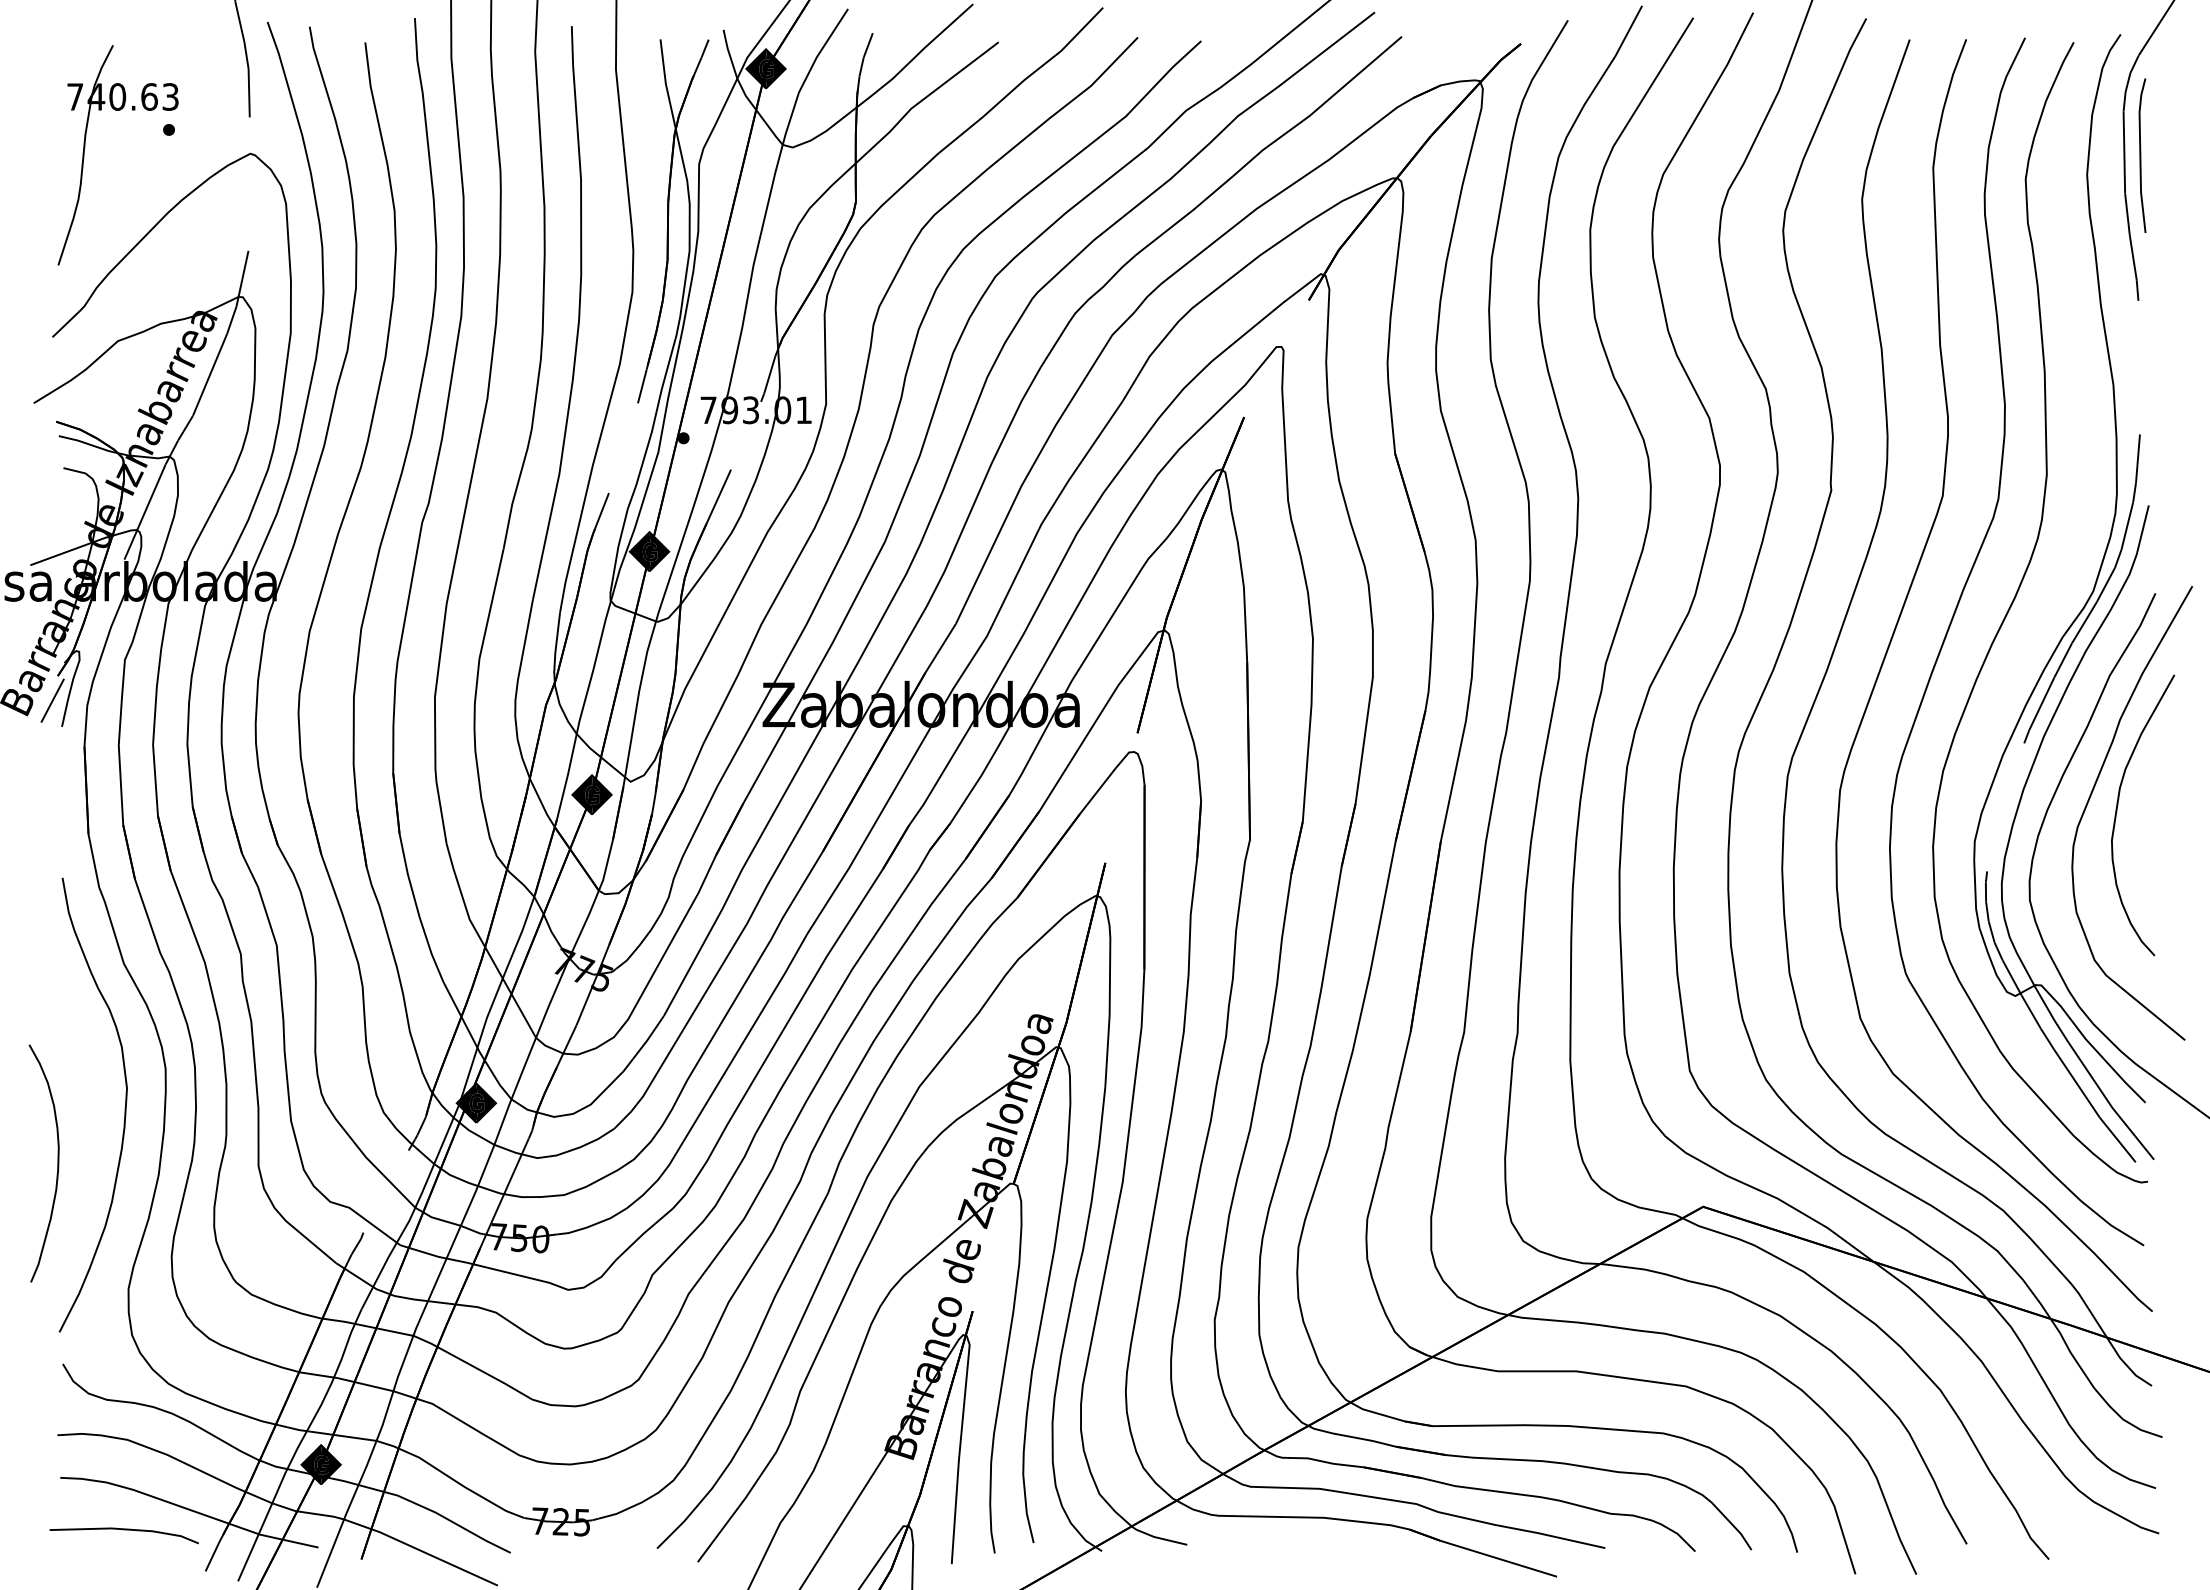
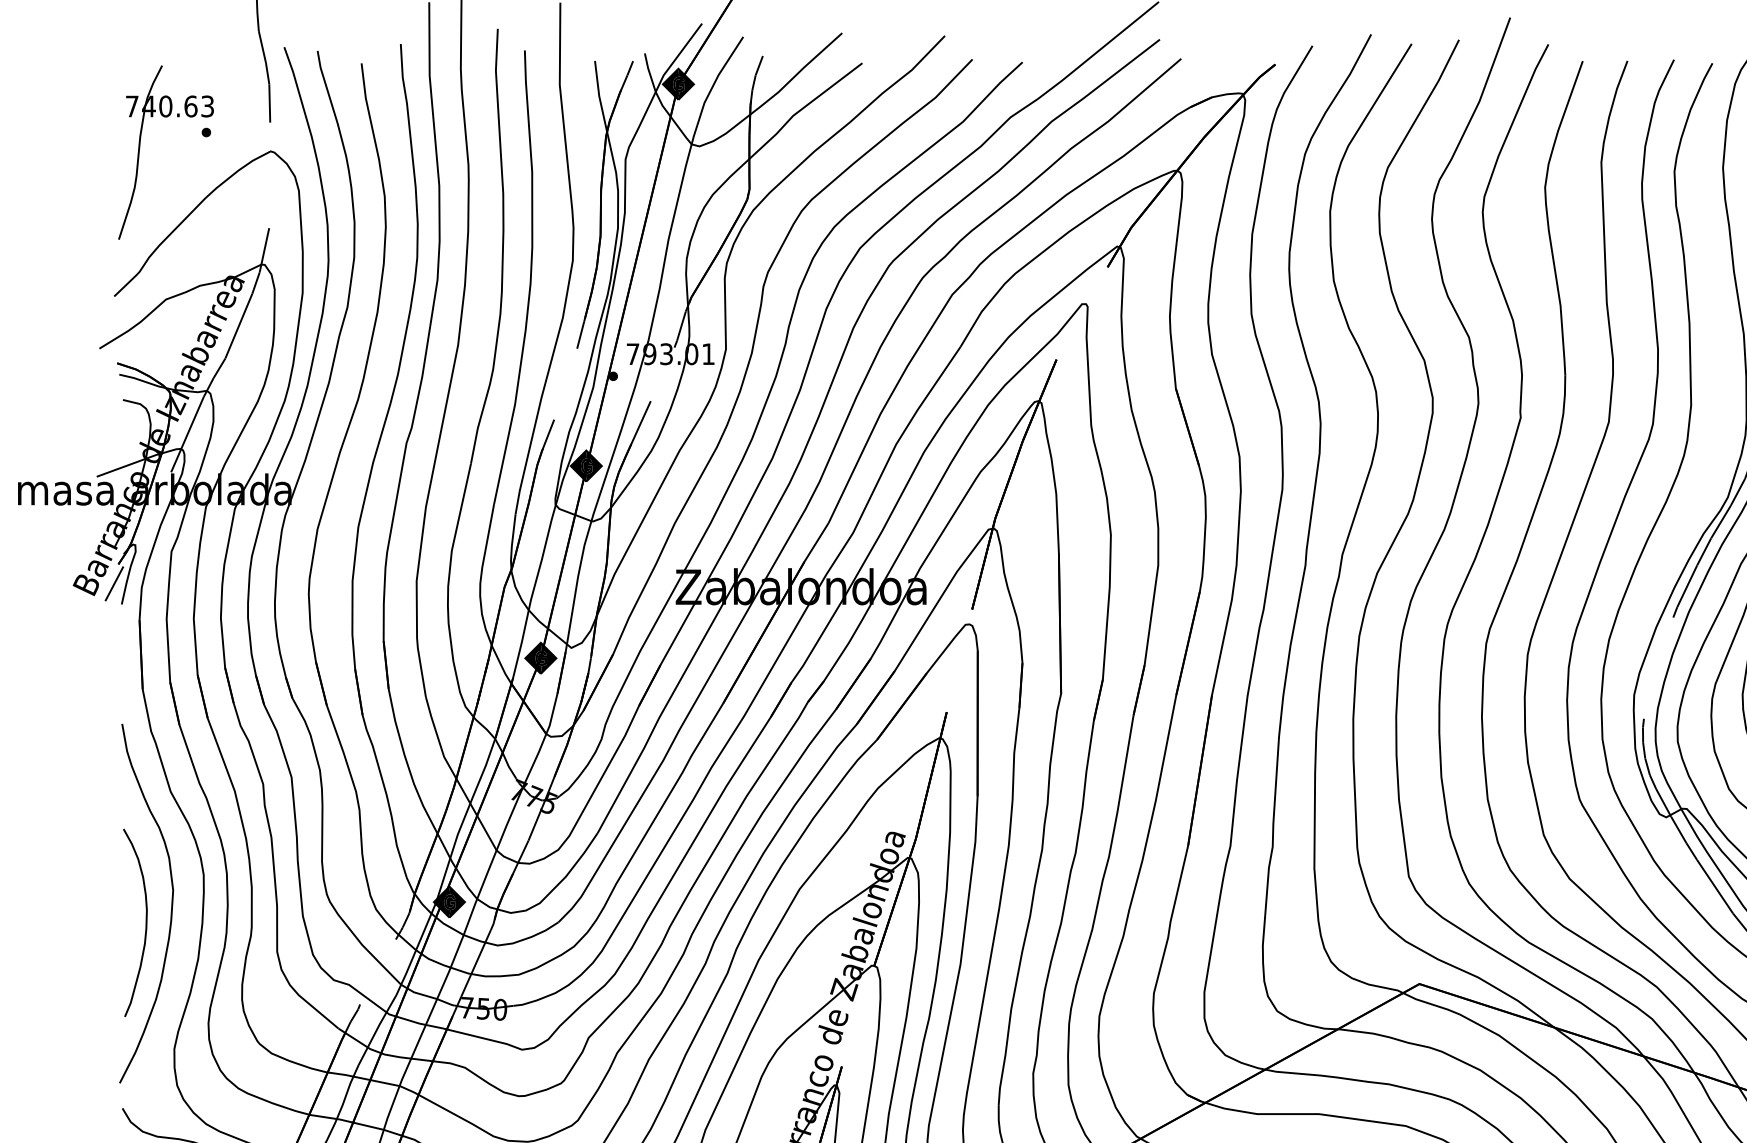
curve: (57, 1163) -> (145, 922), moved

